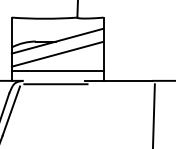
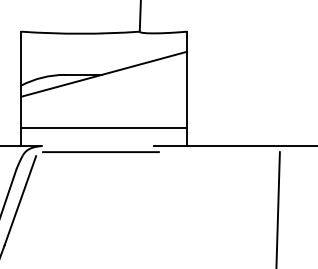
line: (57, 53) -> (103, 96), removed

